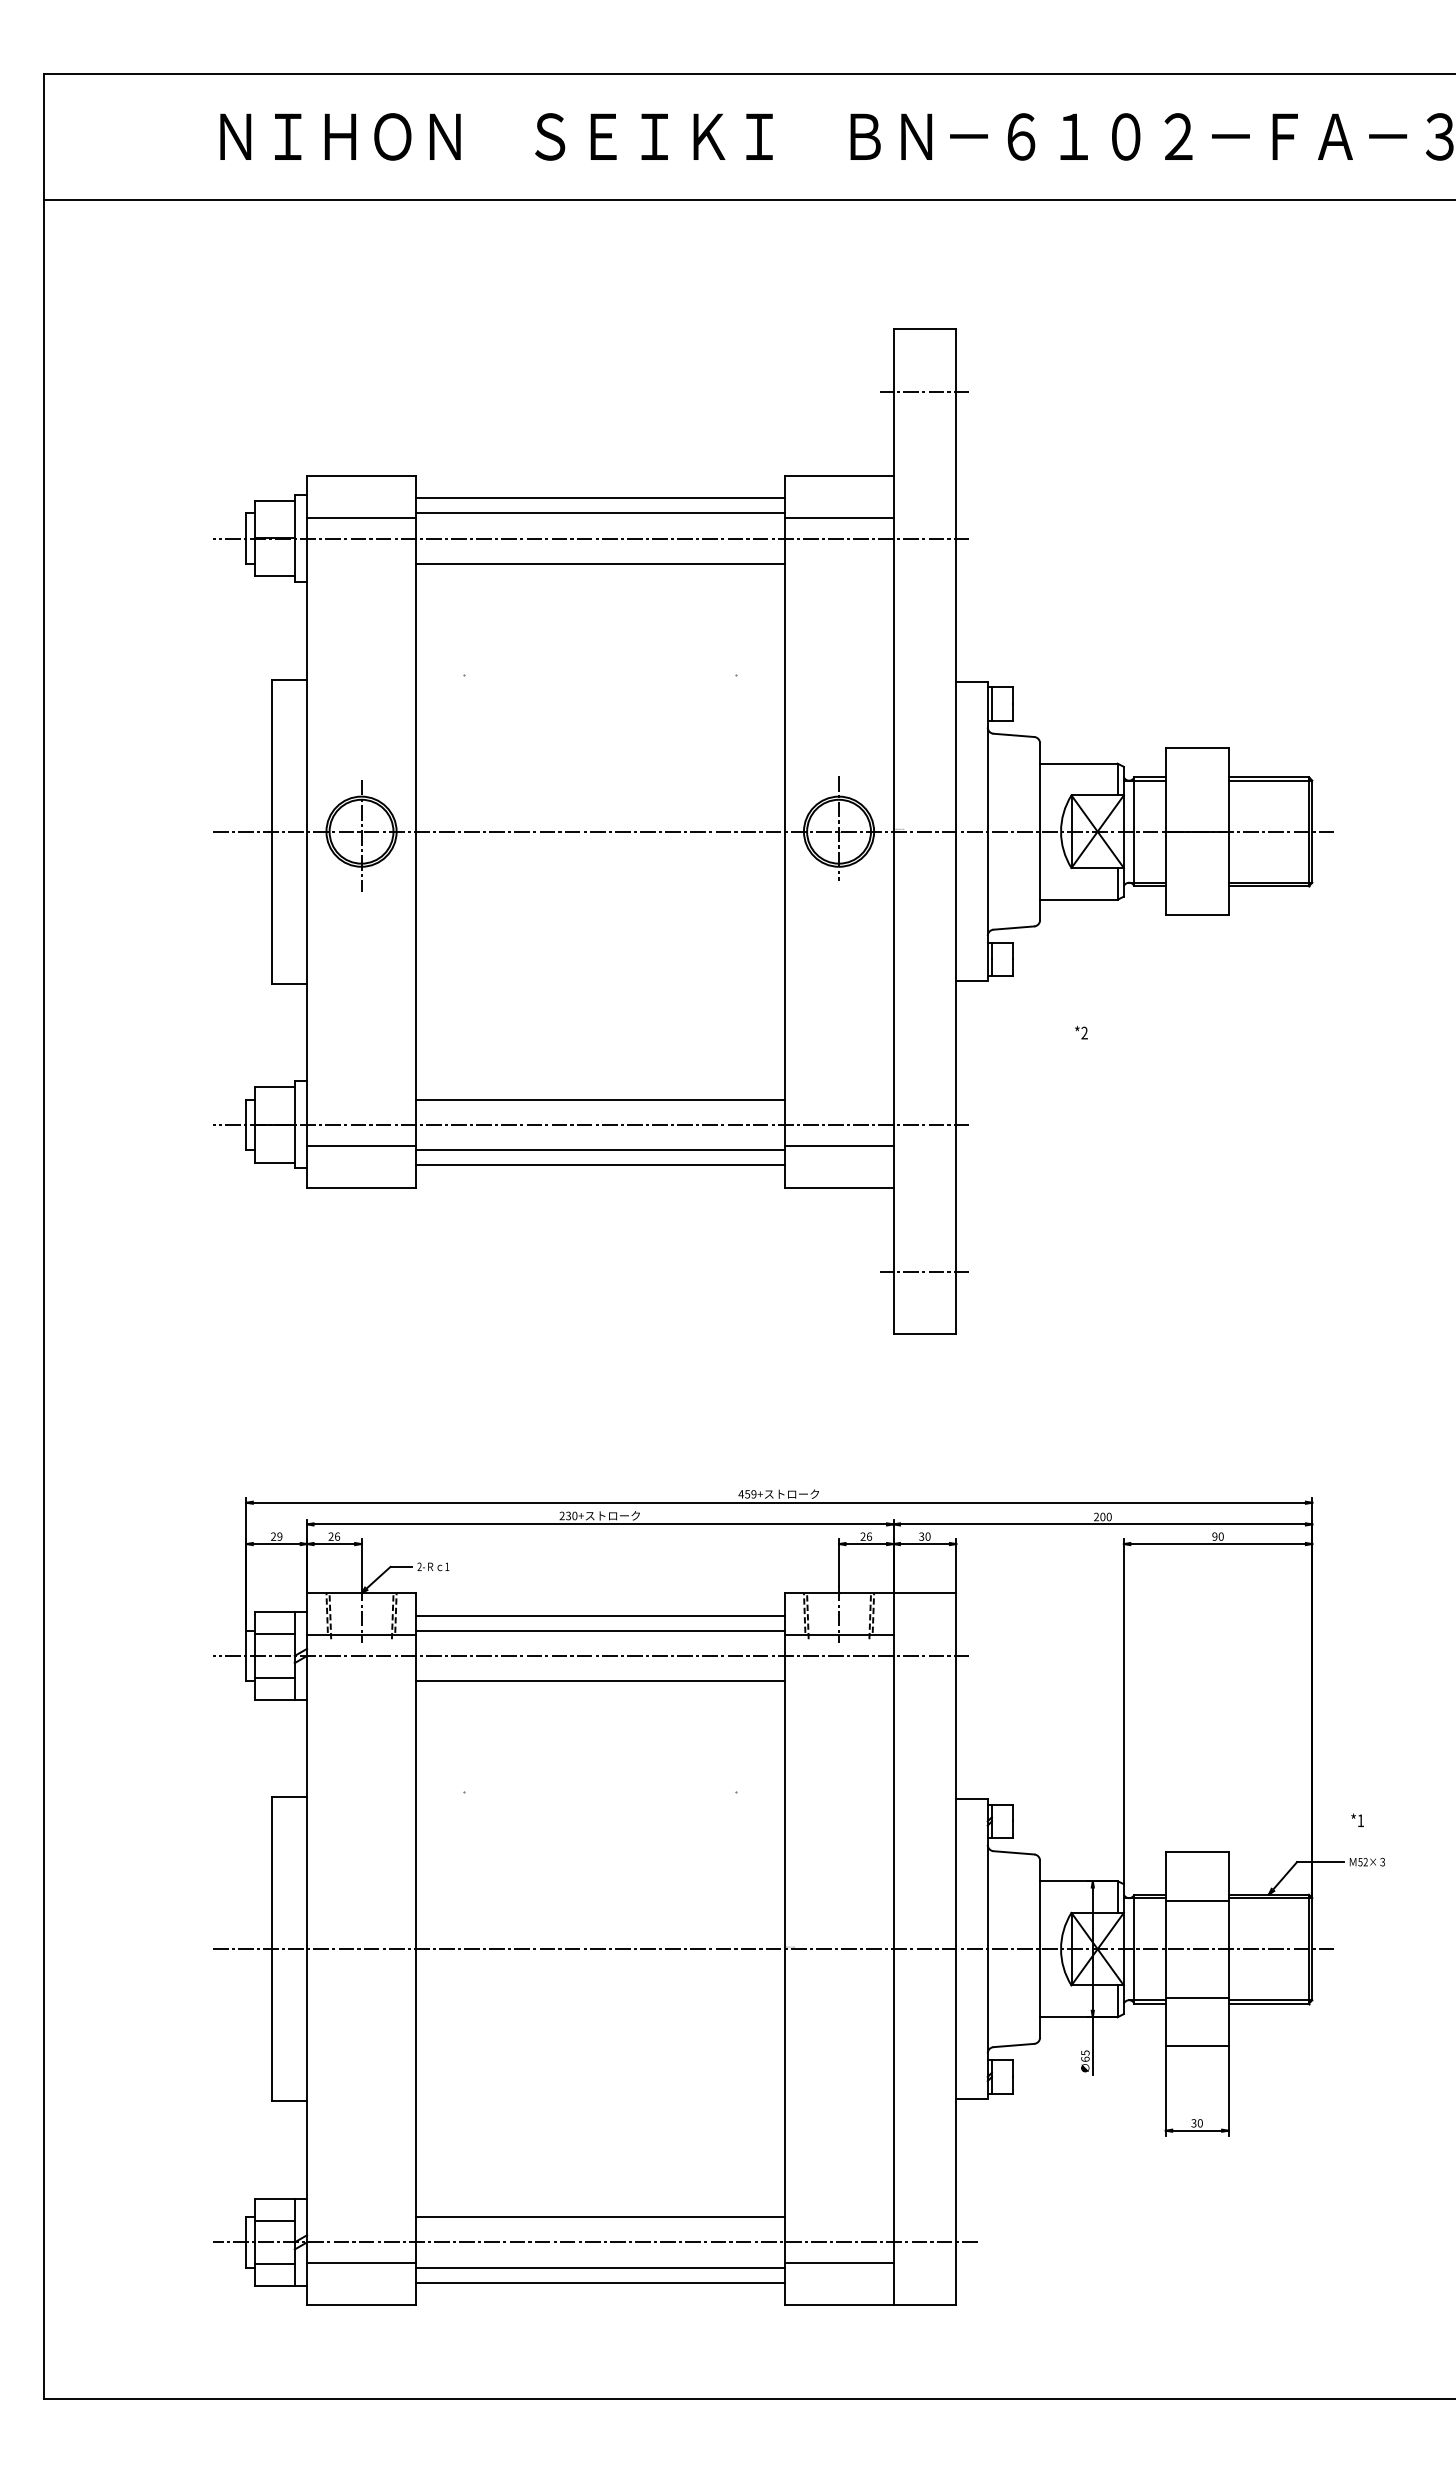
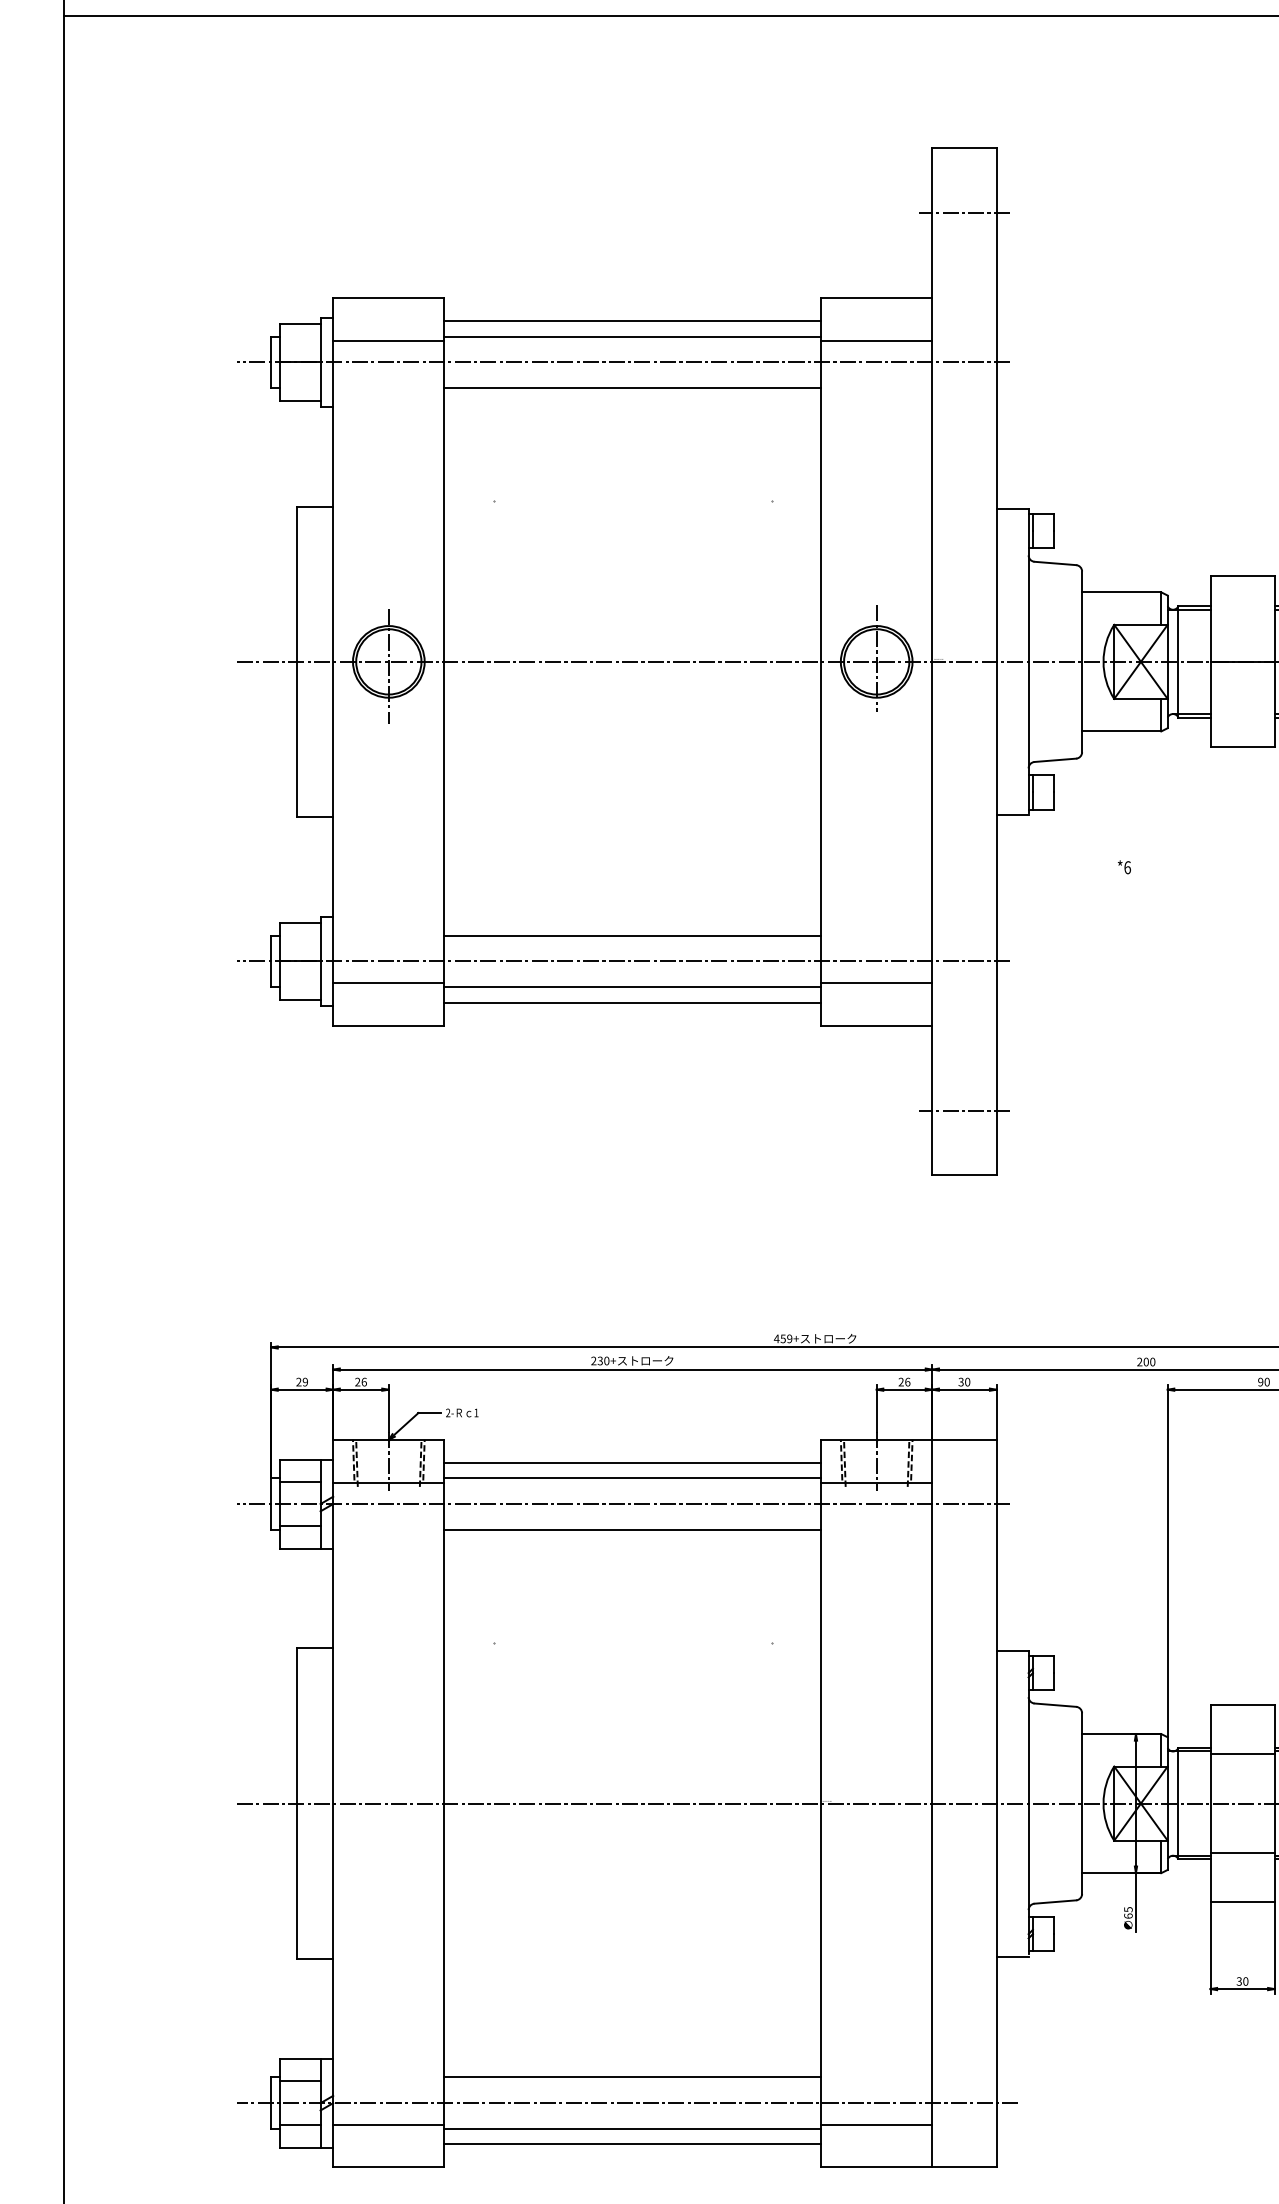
text: (1084, 1032) -> (1127, 867), *2 -> *6

